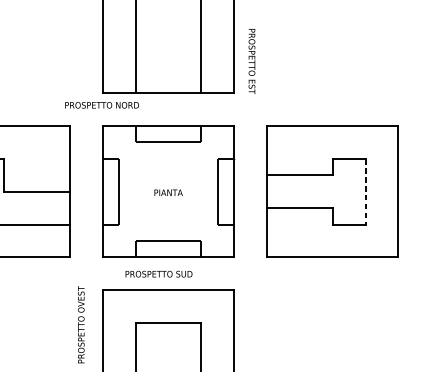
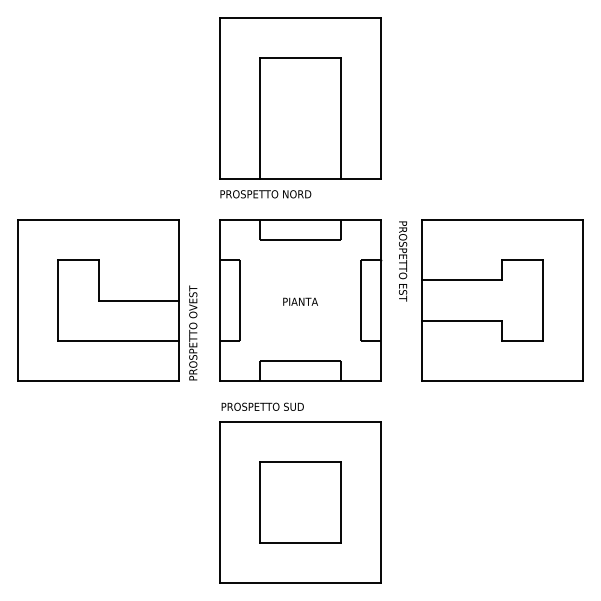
text: (252, 61) -> (403, 261), moved
text: (101, 105) -> (265, 194), moved
line: (365, 192) -> (542, 301), dashed -> solid
text: (158, 273) -> (262, 406), moved
text: (81, 324) -> (193, 332), moved

